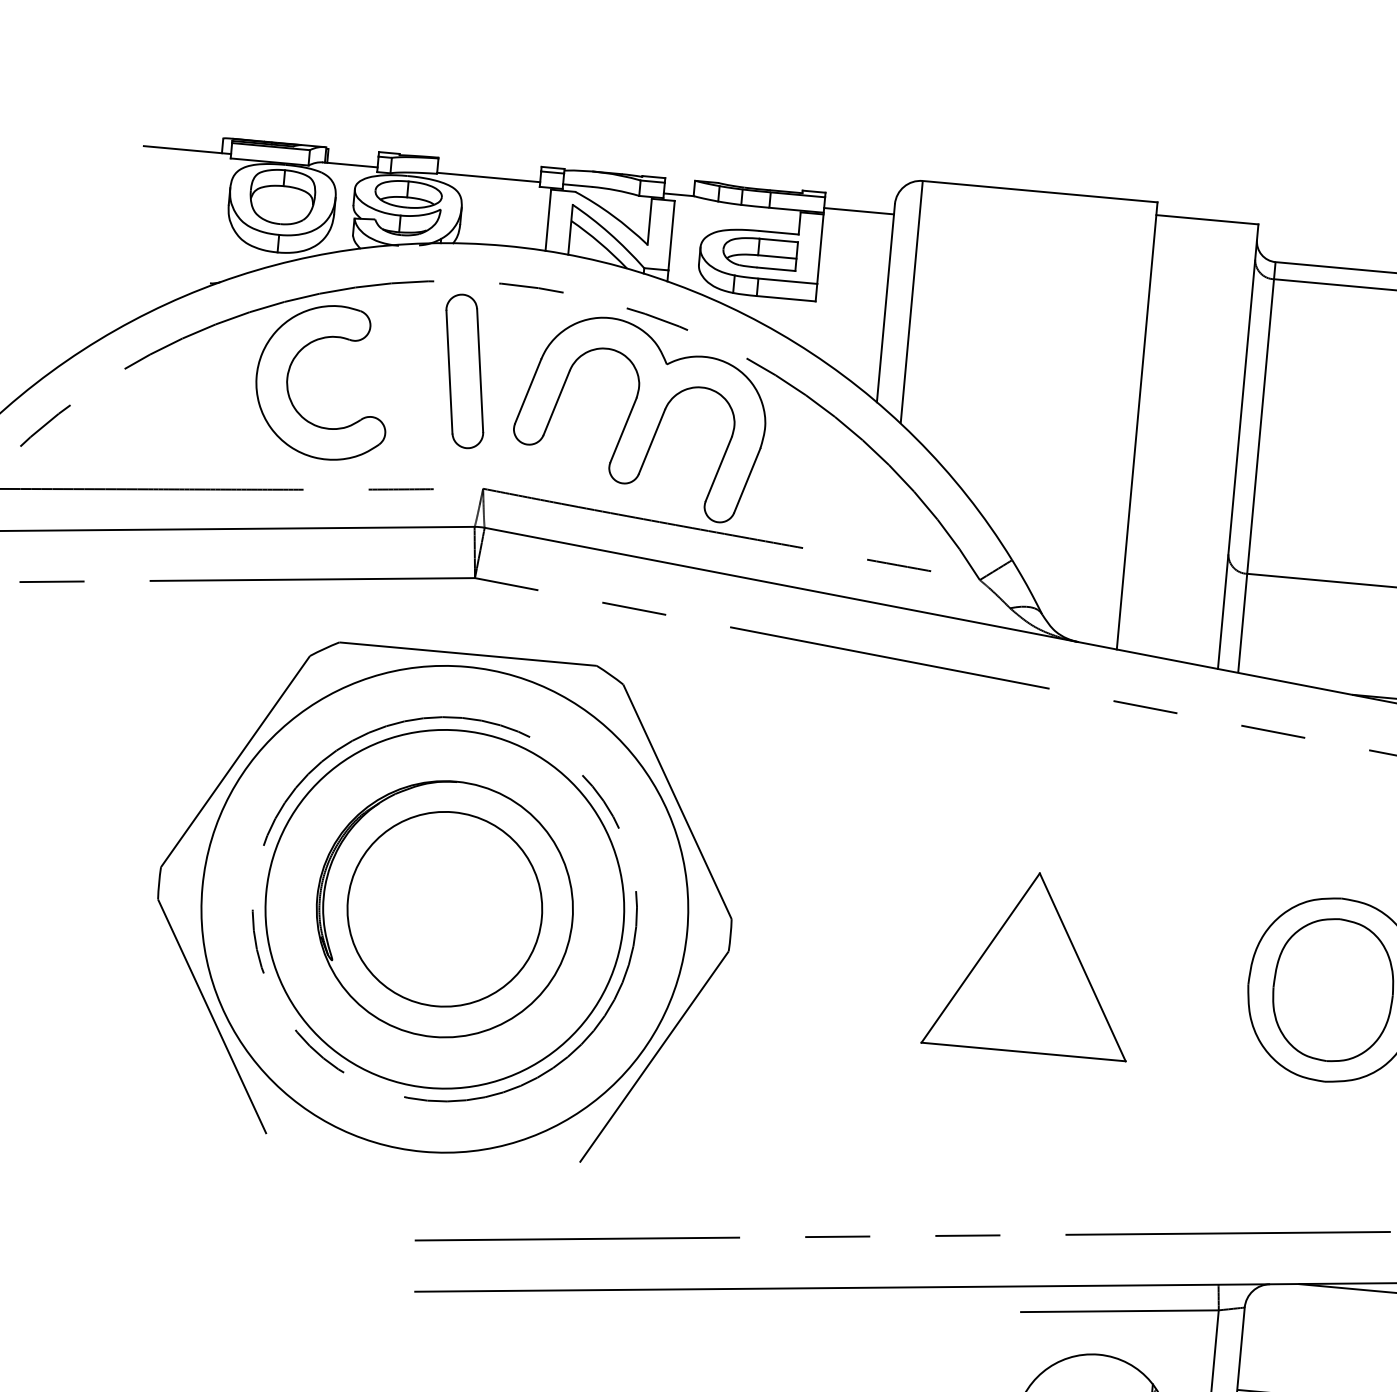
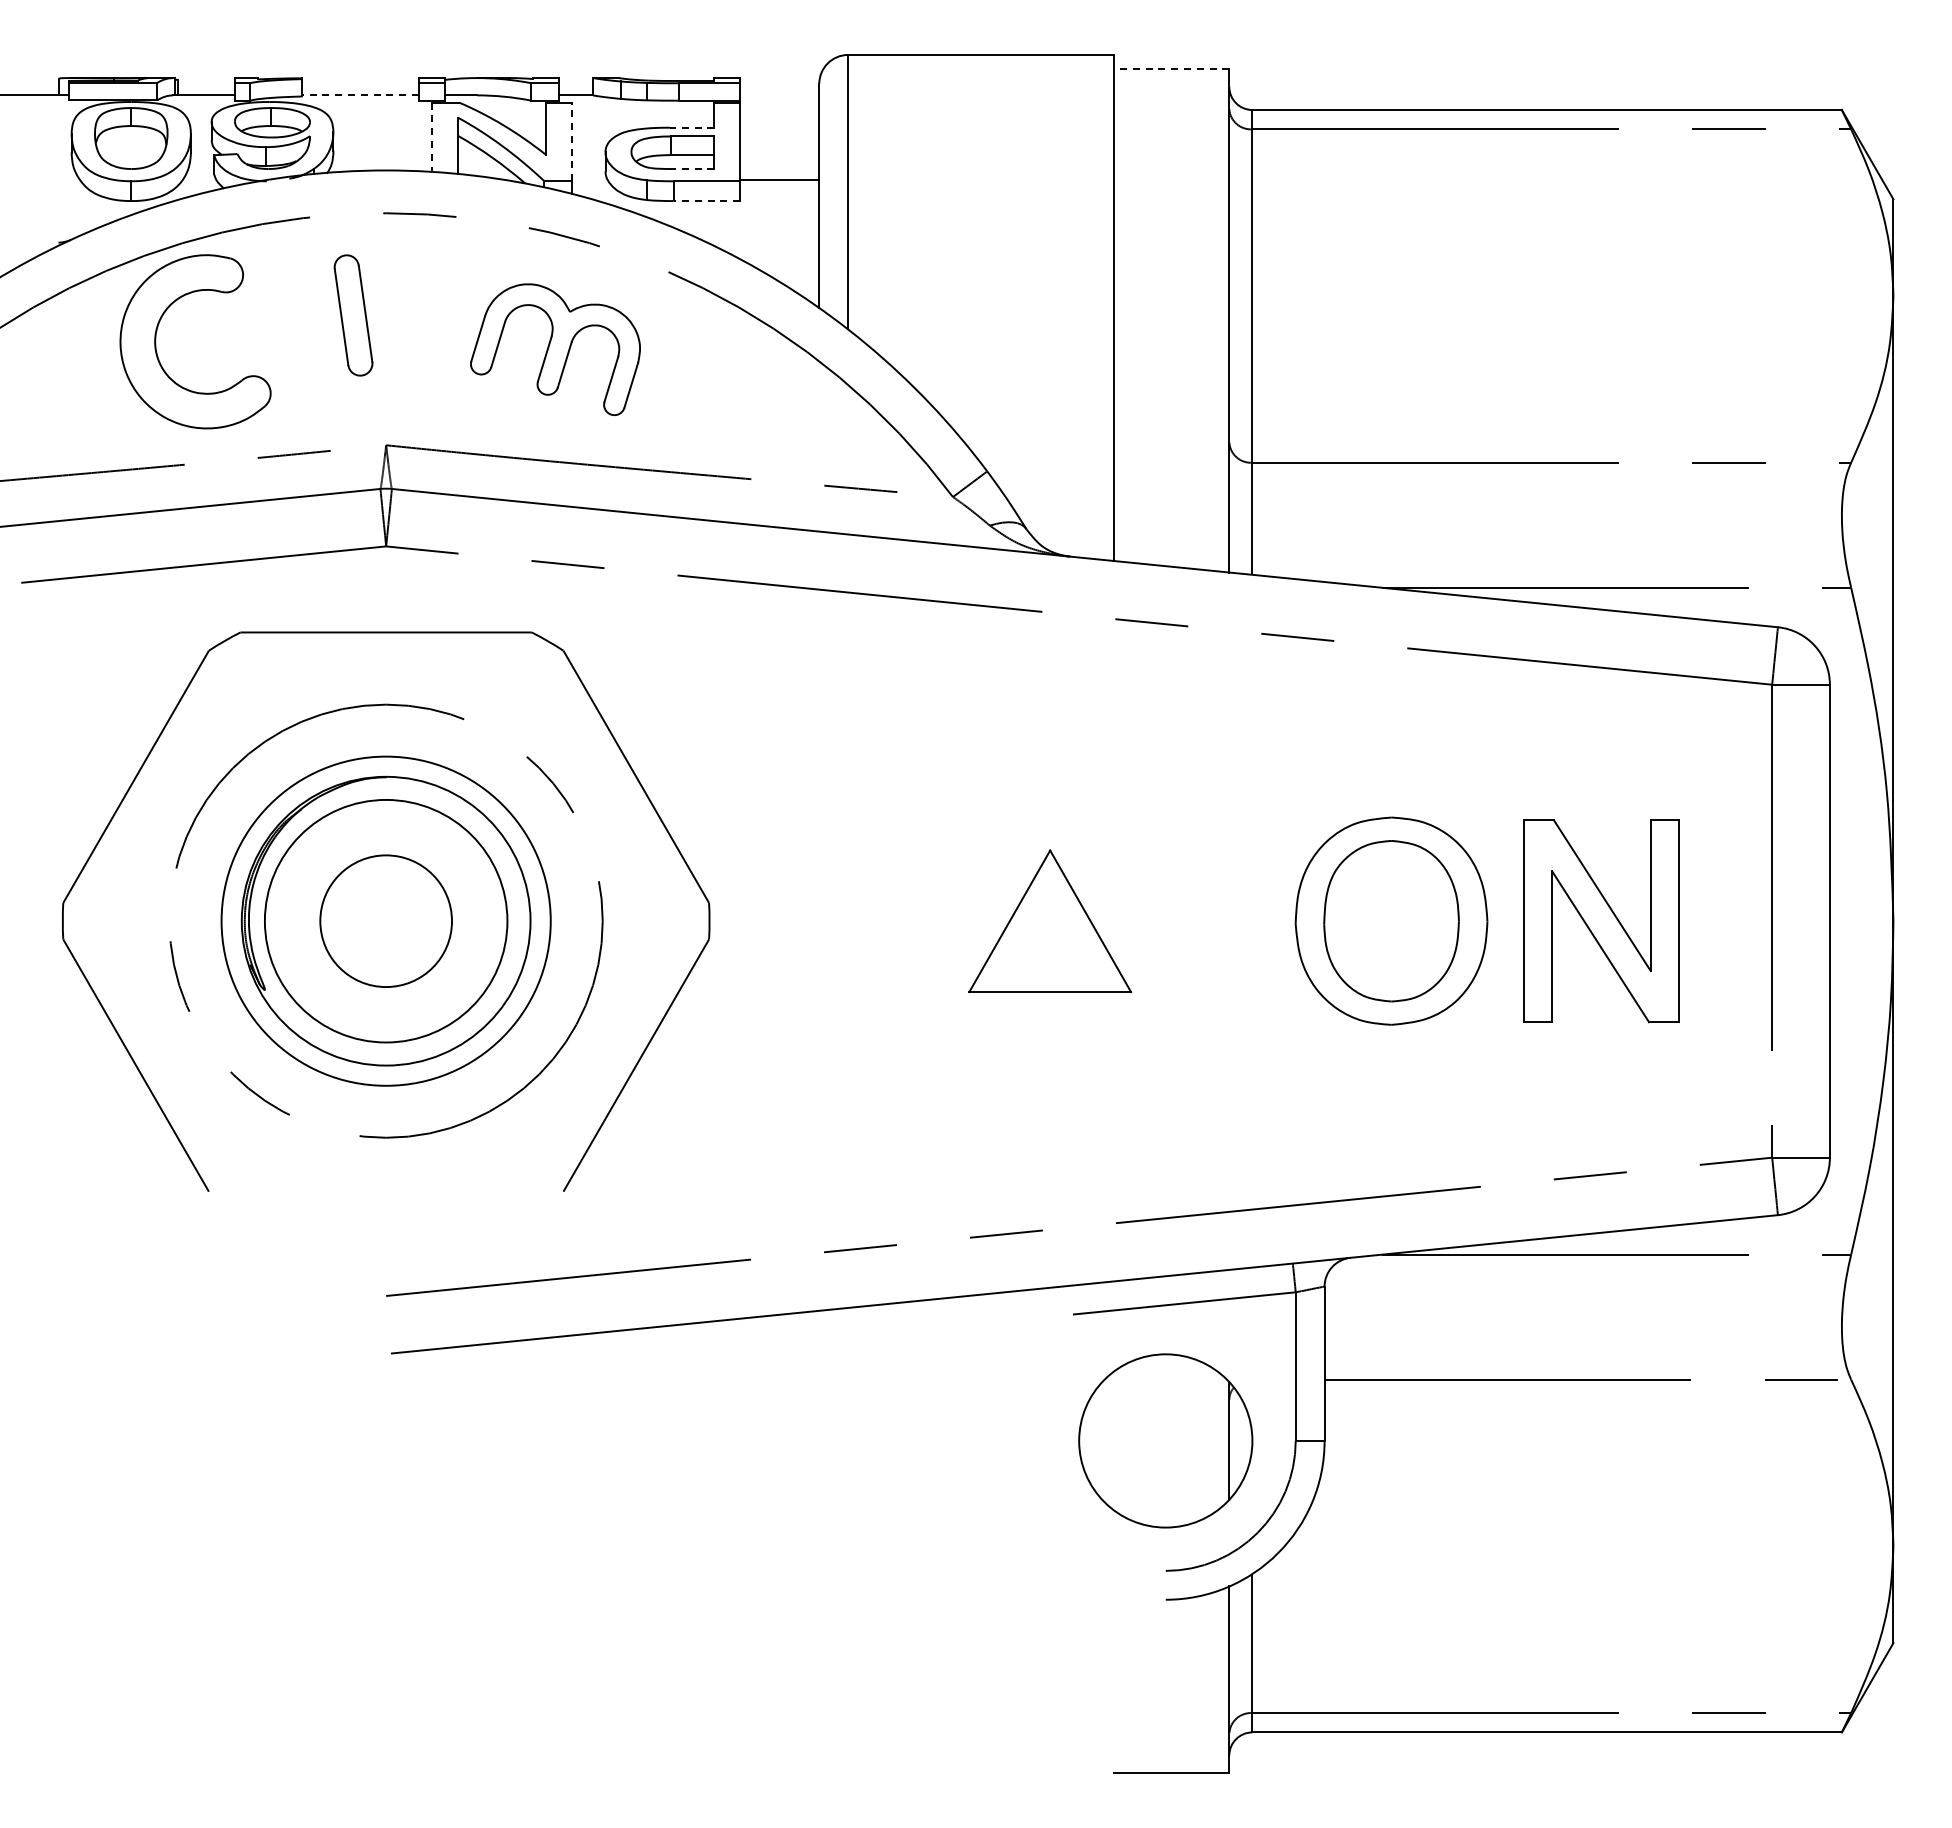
line: (488, 177) -> (360, 95), solid -> dashed
line: (858, 211) -> (779, 180), moved
line: (1207, 219) -> (1171, 69), solid -> dashed
line: (547, 220) -> (431, 137), solid -> dashed
line: (778, 232) -> (691, 127), solid -> dashed
line: (671, 235) -> (571, 141), solid -> dashed
line: (776, 269) -> (692, 169), solid -> dashed
line: (785, 299) -> (706, 201), solid -> dashed
part: (464, 371) -> (353, 315), size x0.7
part: (640, 417) -> (555, 349), size x0.6
circle: (444, 908) -> (385, 920), size x0.6
circle: (444, 908) -> (385, 920), size x0.6
circle: (445, 909) -> (386, 921), size x0.6
part: (1031, 962) -> (1049, 921), size x0.7

